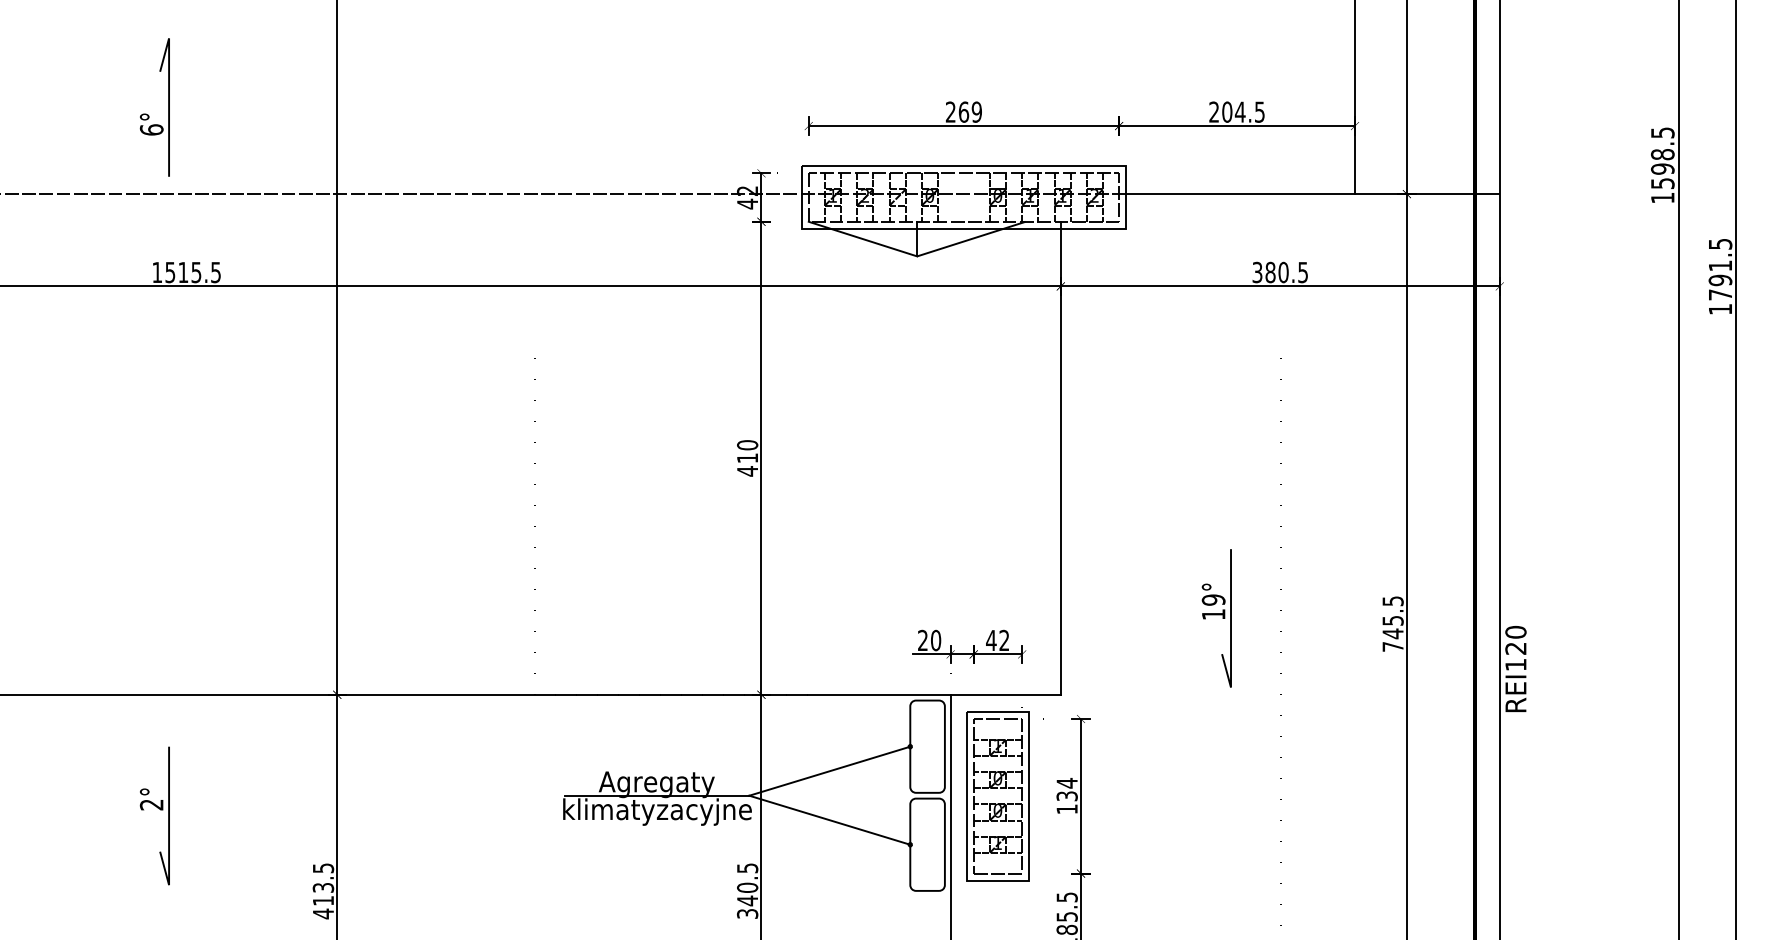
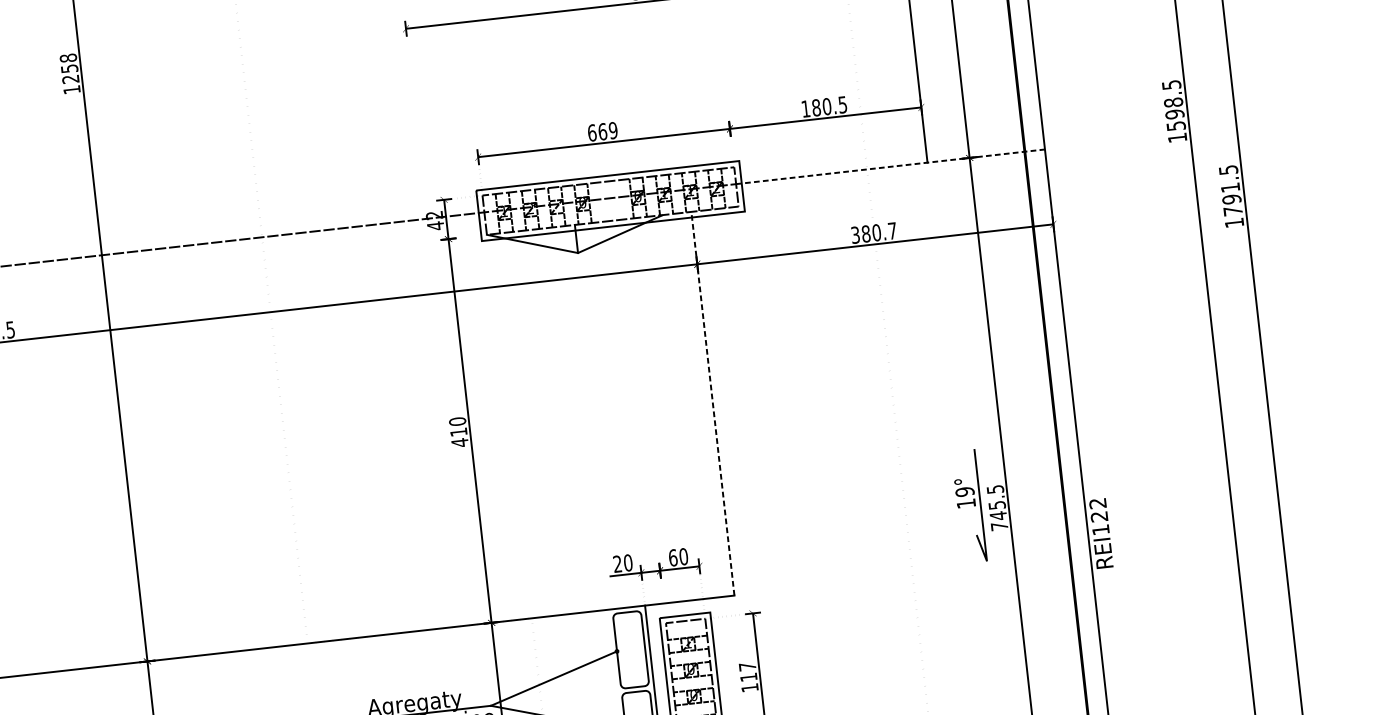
text: (950, 111) -> (591, 132), 269 -> 669
text: (1227, 111) -> (816, 107), 204.5 -> 180.5
line: (1309, 194) -> (890, 167), solid -> dashed
text: (1302, 272) -> (892, 231), 380.5 -> 380.7
line: (1060, 457) -> (712, 403), solid -> dashed
part: (1216, 618) -> (968, 506), moved
text: (1515, 631) -> (1097, 502), REI120 -> REI122
text: (997, 640) -> (678, 557), 42 -> 60
text: (1066, 789) -> (747, 671), 134 -> 117

